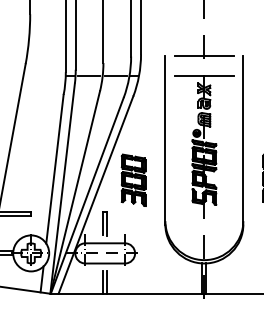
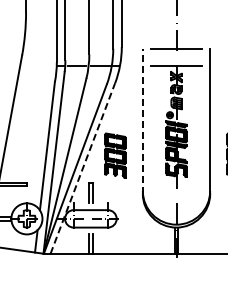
line: (164, 140) -> (142, 121), solid -> dashed
line: (96, 195) -> (83, 168), solid -> dashed

